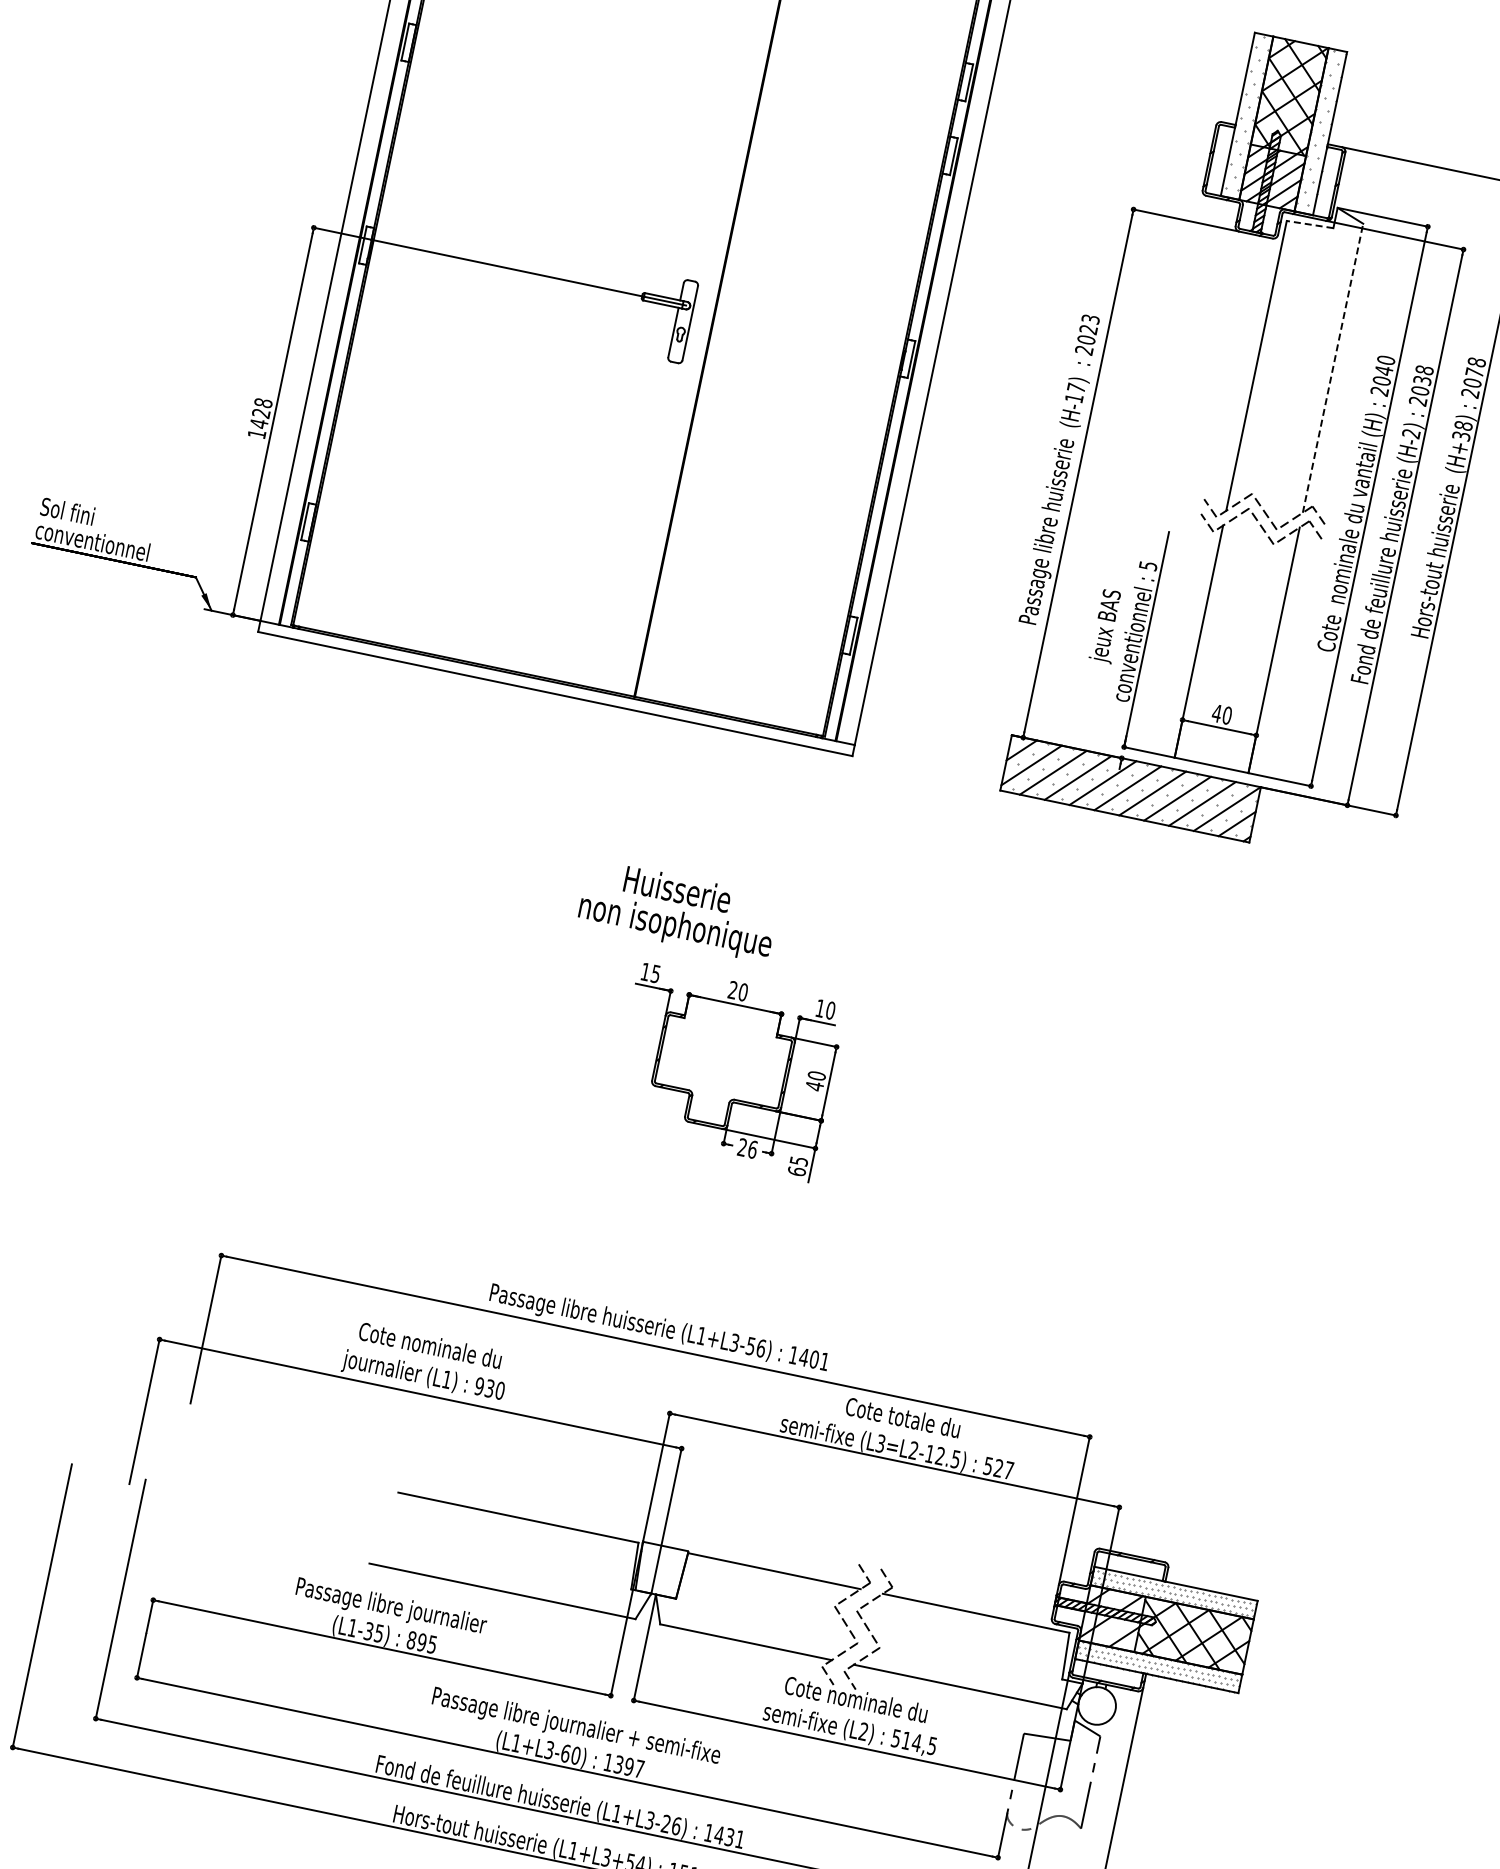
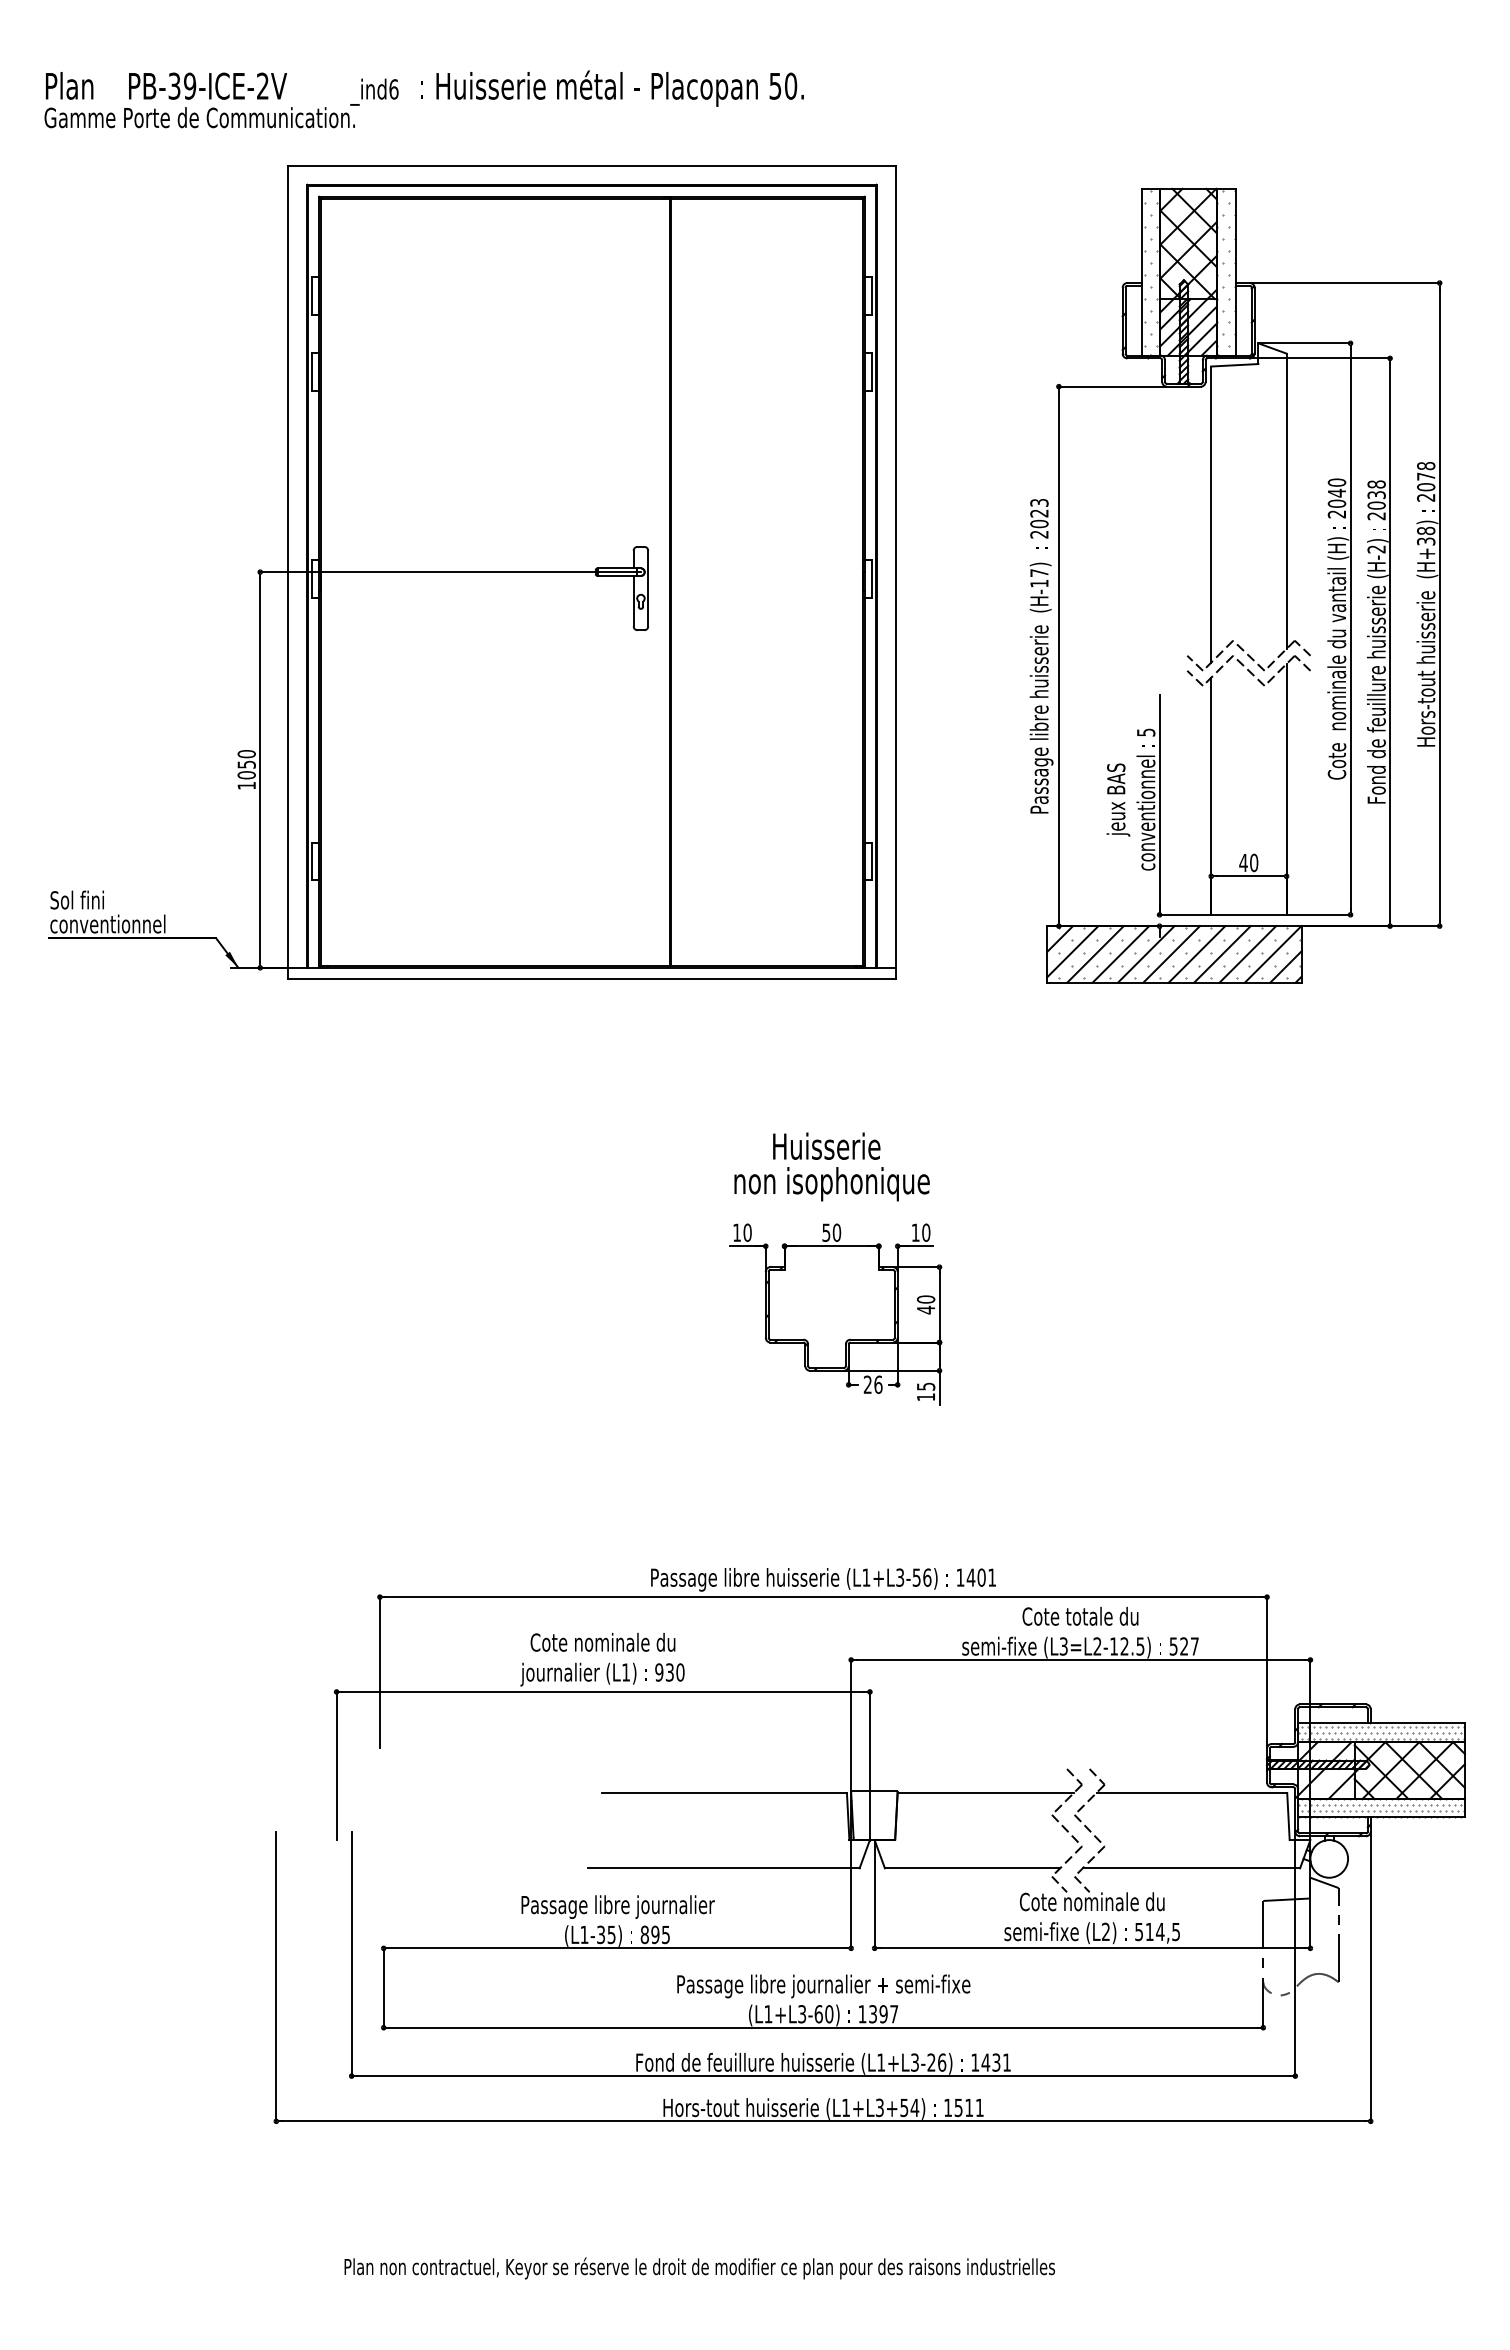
line: (1309, 224) -> (1234, 365), dashed -> solid
line: (1332, 368) -> (1286, 501), dashed -> solid
text: (261, 413) -> (246, 764), 1428 -> 1050
text: (678, 910) -> (831, 1166), moved
text: (655, 973) -> (747, 1232), 15 -> 10
text: (733, 989) -> (826, 1232), 20 -> 50
text: (796, 1171) -> (925, 1397), 65 -> 15

